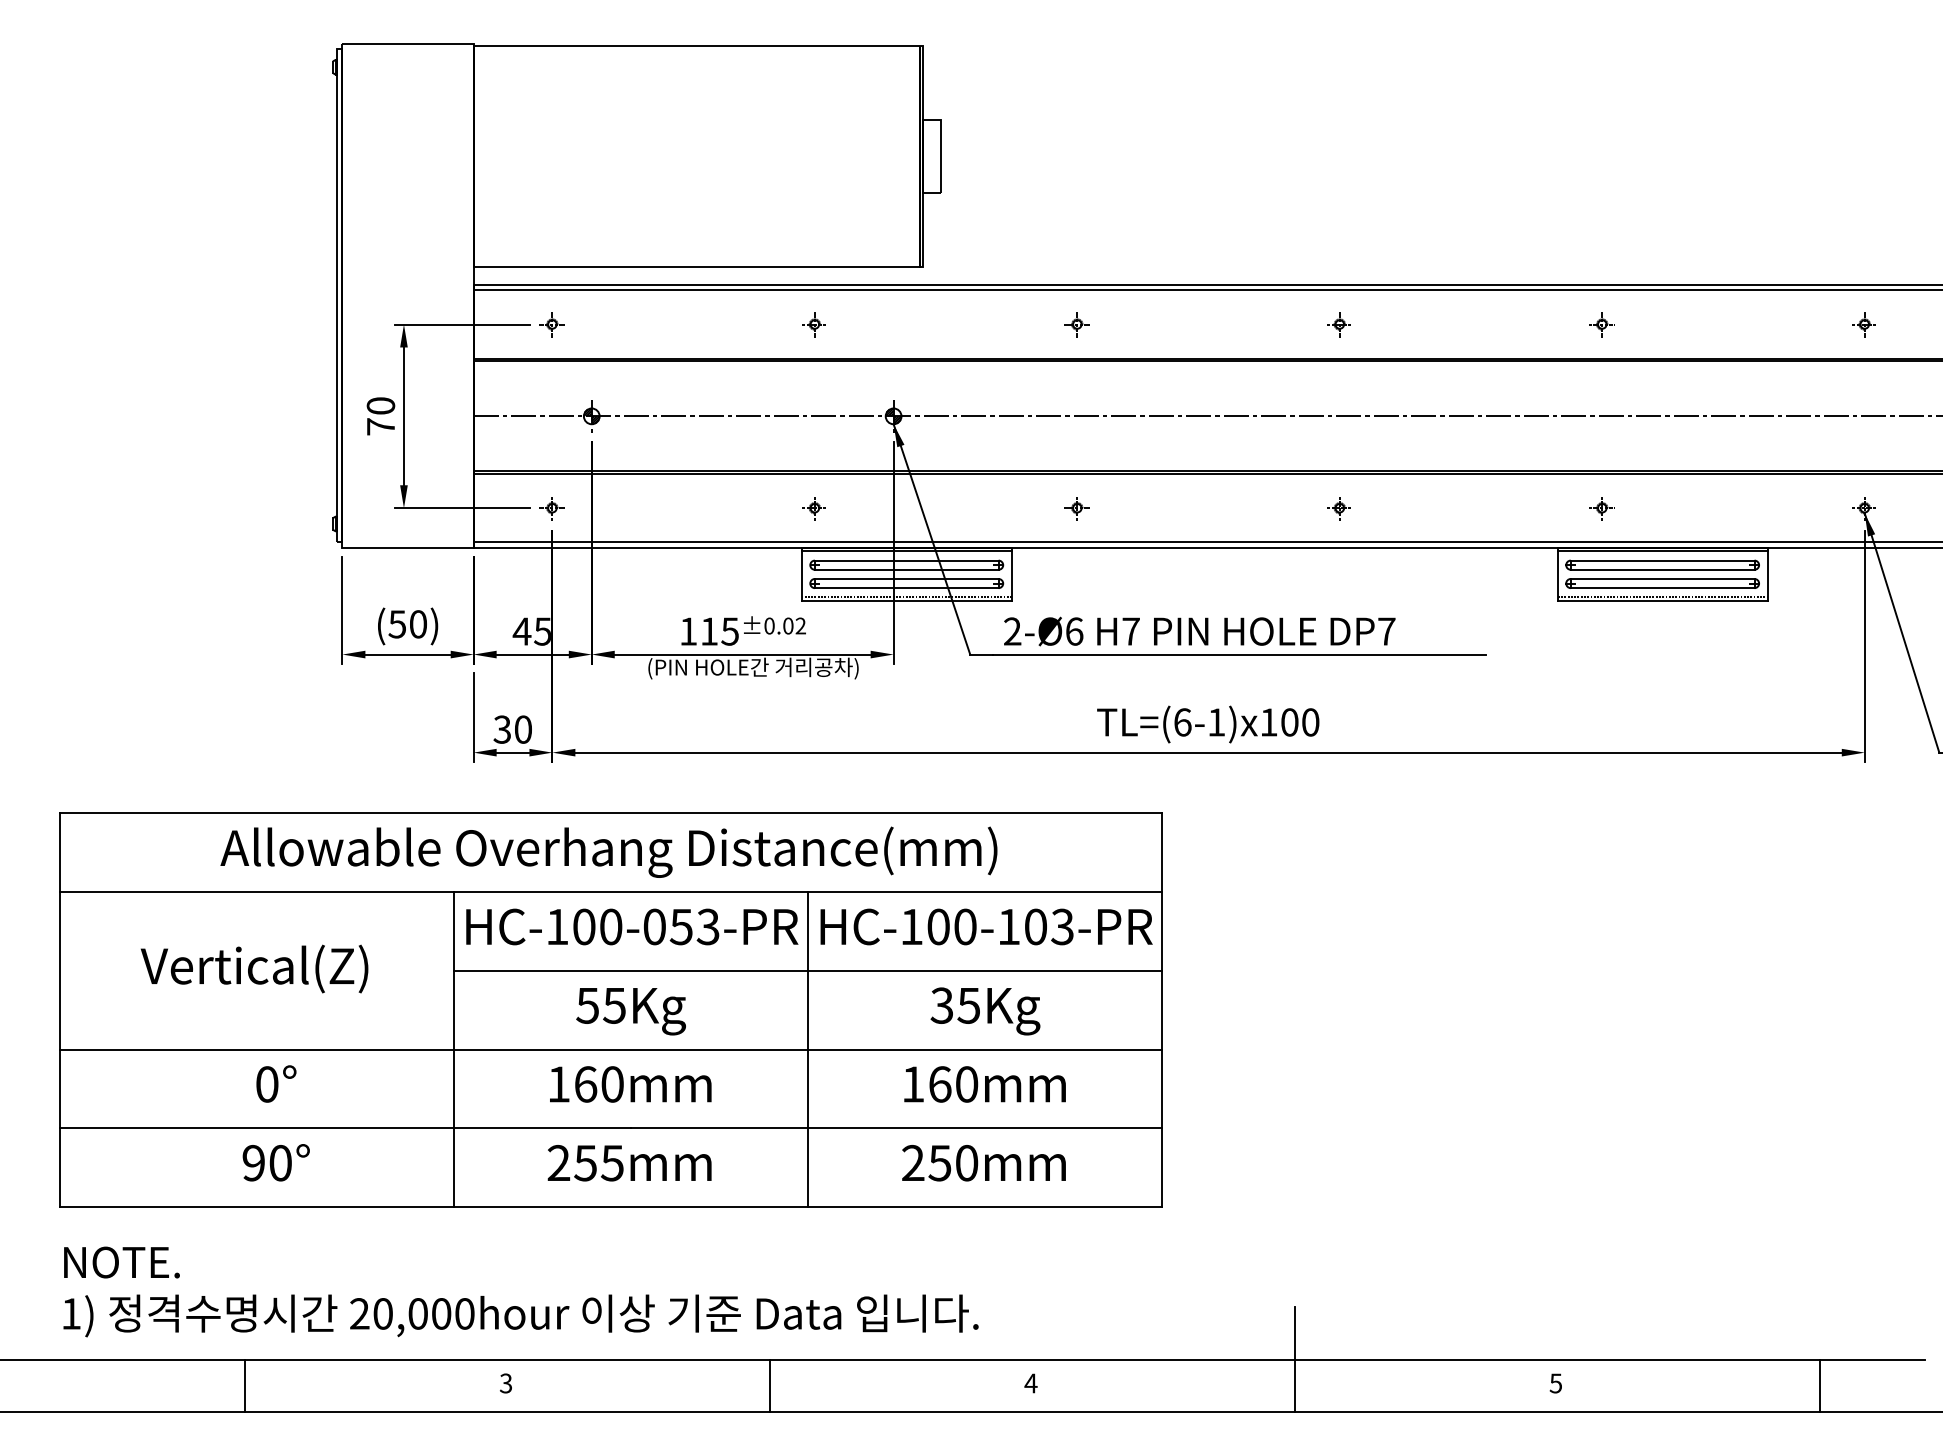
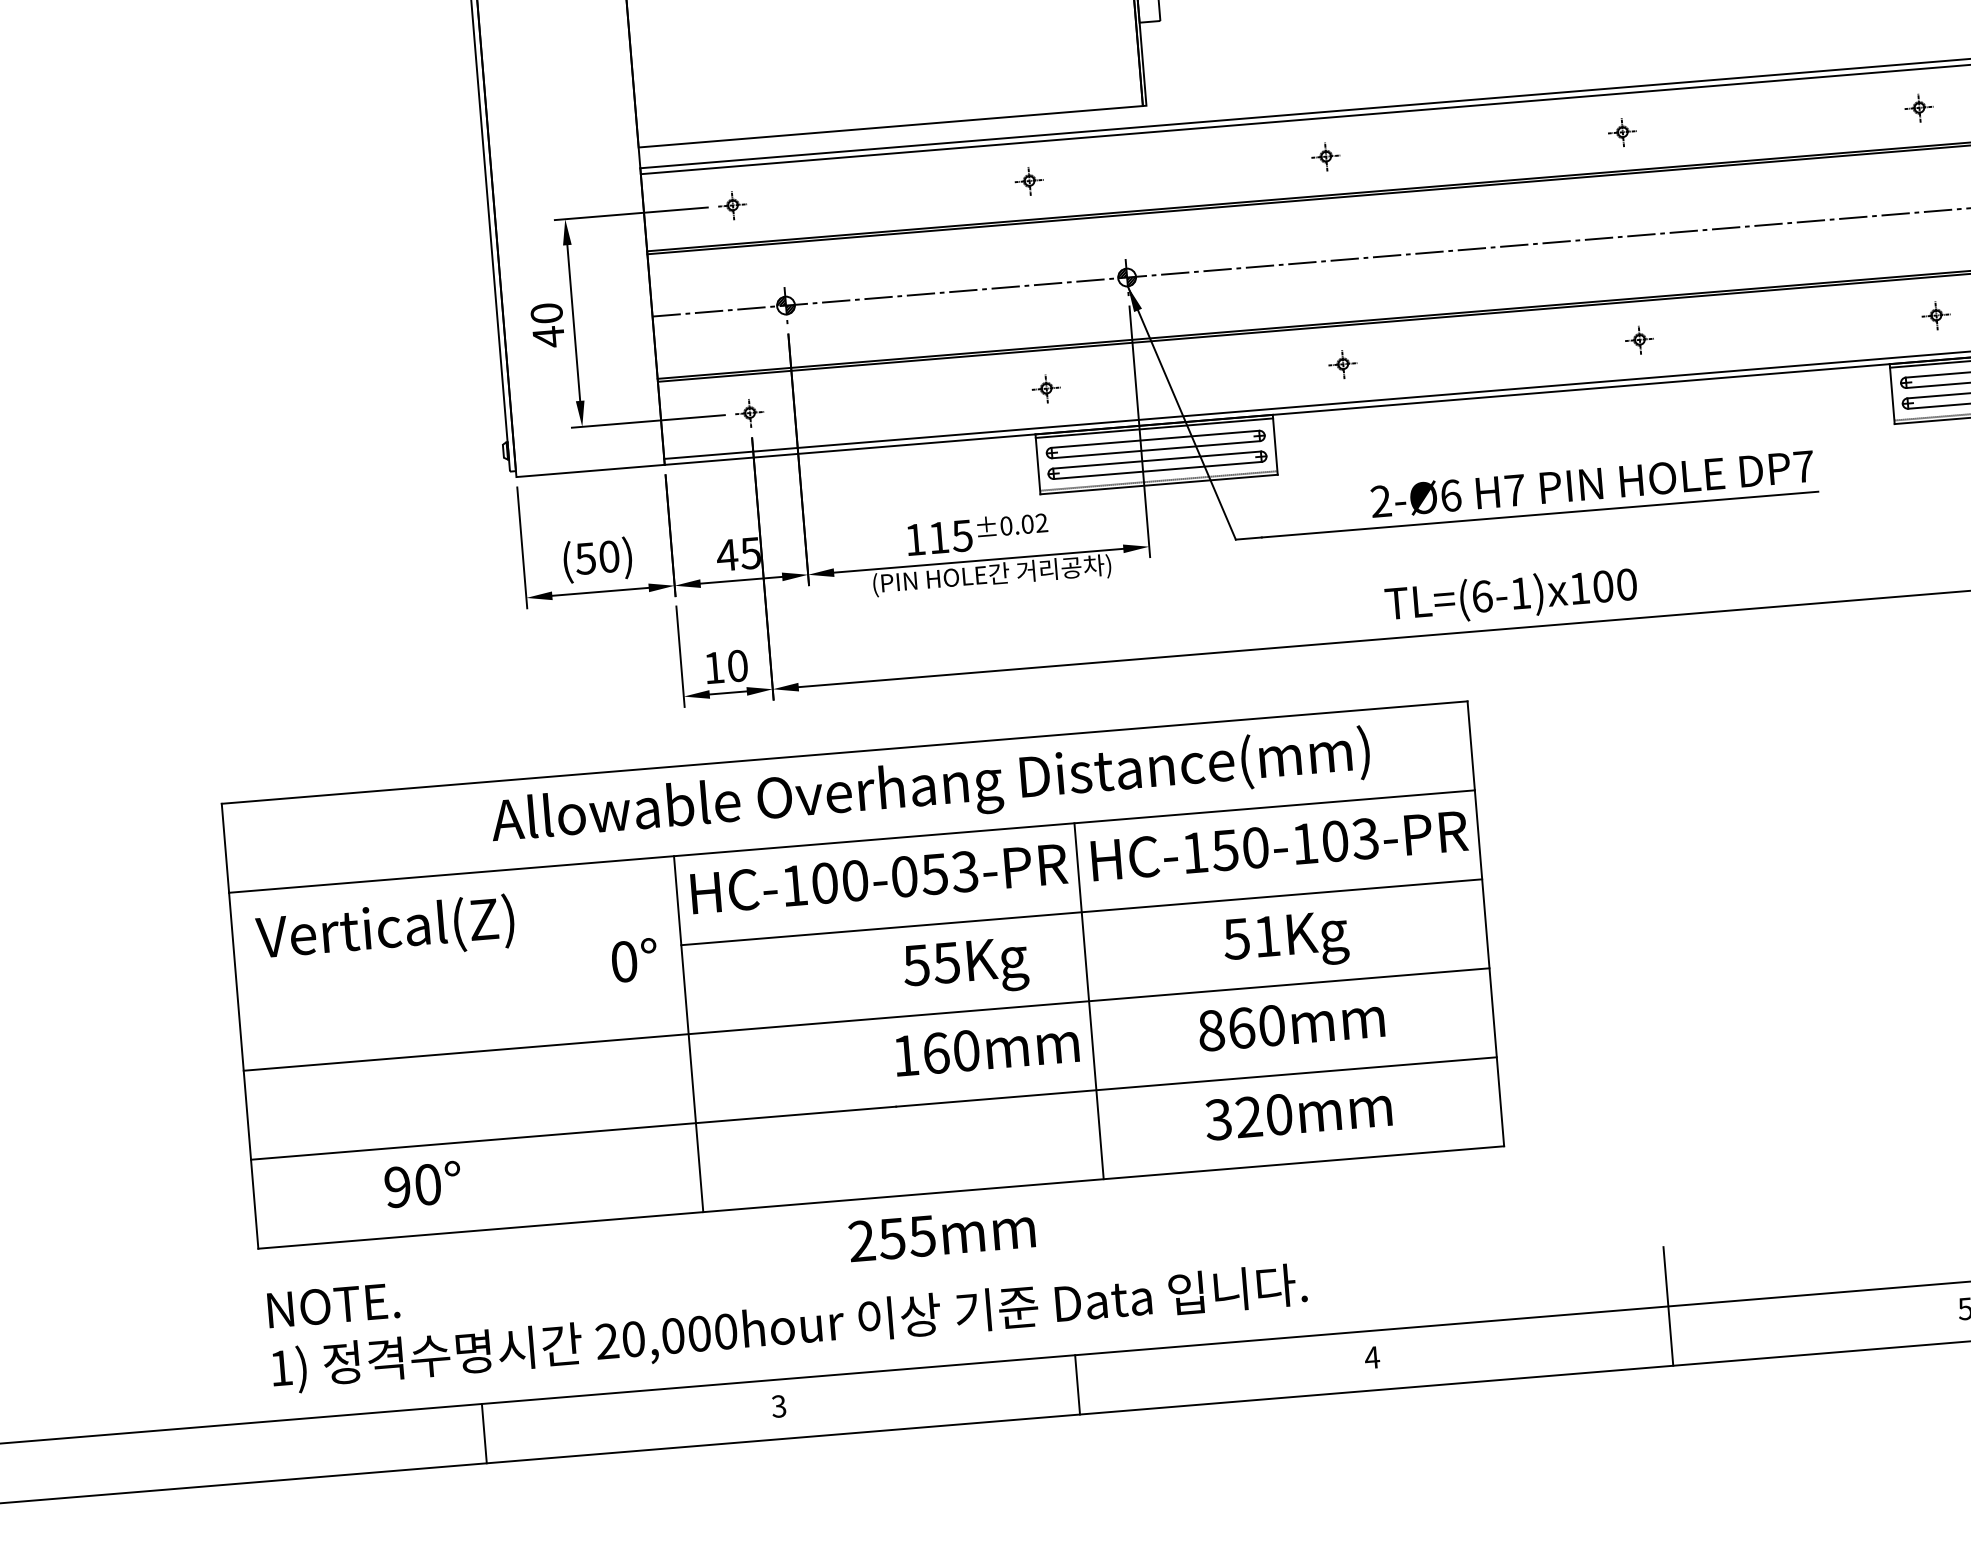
text: (380, 426) -> (548, 336), 70 -> 40
text: (1199, 631) -> (1592, 484), moved
text: (501, 729) -> (713, 667), 30 -> 10
text: (608, 851) -> (930, 788), moved
text: (937, 926) -> (1224, 849), HC-100-103-PR -> HC-150-103-PR
text: (254, 968) -> (385, 930), moved
text: (954, 1005) -> (1250, 937), 35Kg -> 51Kg
text: (630, 1011) -> (965, 967), moved
text: (276, 1083) -> (634, 959), moved
text: (630, 1084) -> (986, 1049), moved
text: (913, 1084) -> (1211, 1030), 160mm -> 860mm
text: (275, 1162) -> (422, 1184), moved
text: (926, 1162) -> (1233, 1117), 250mm -> 320mm
text: (629, 1163) -> (941, 1234), moved

